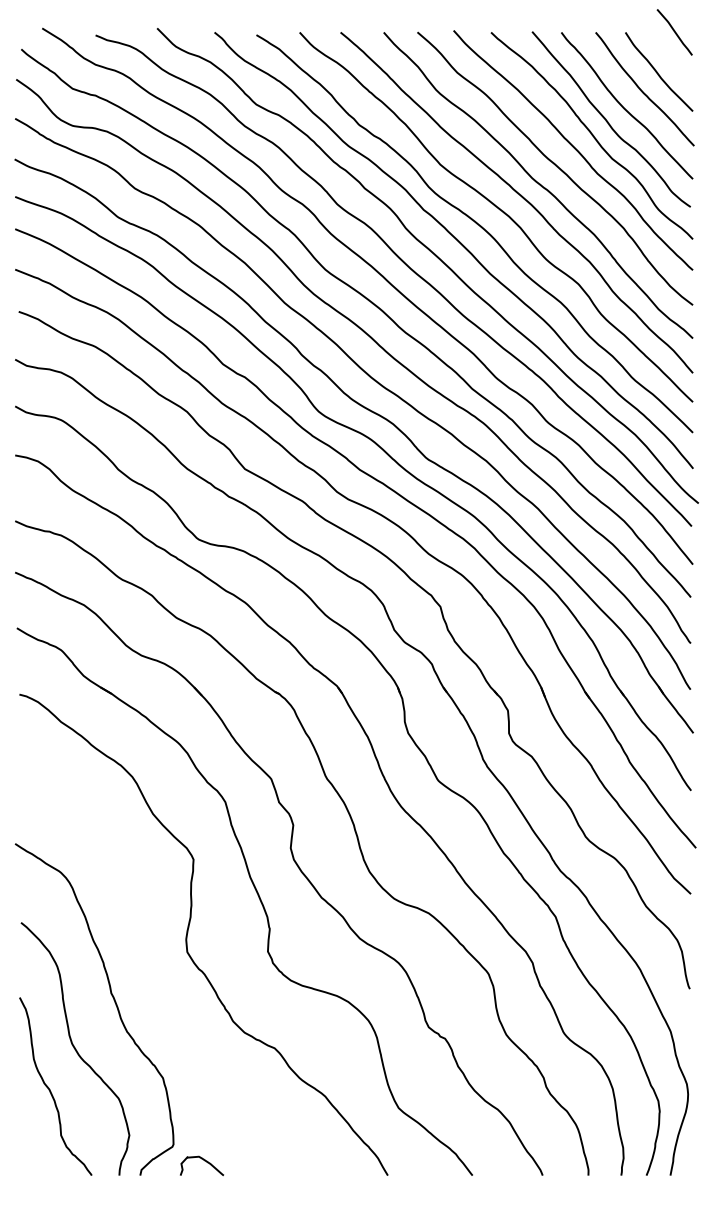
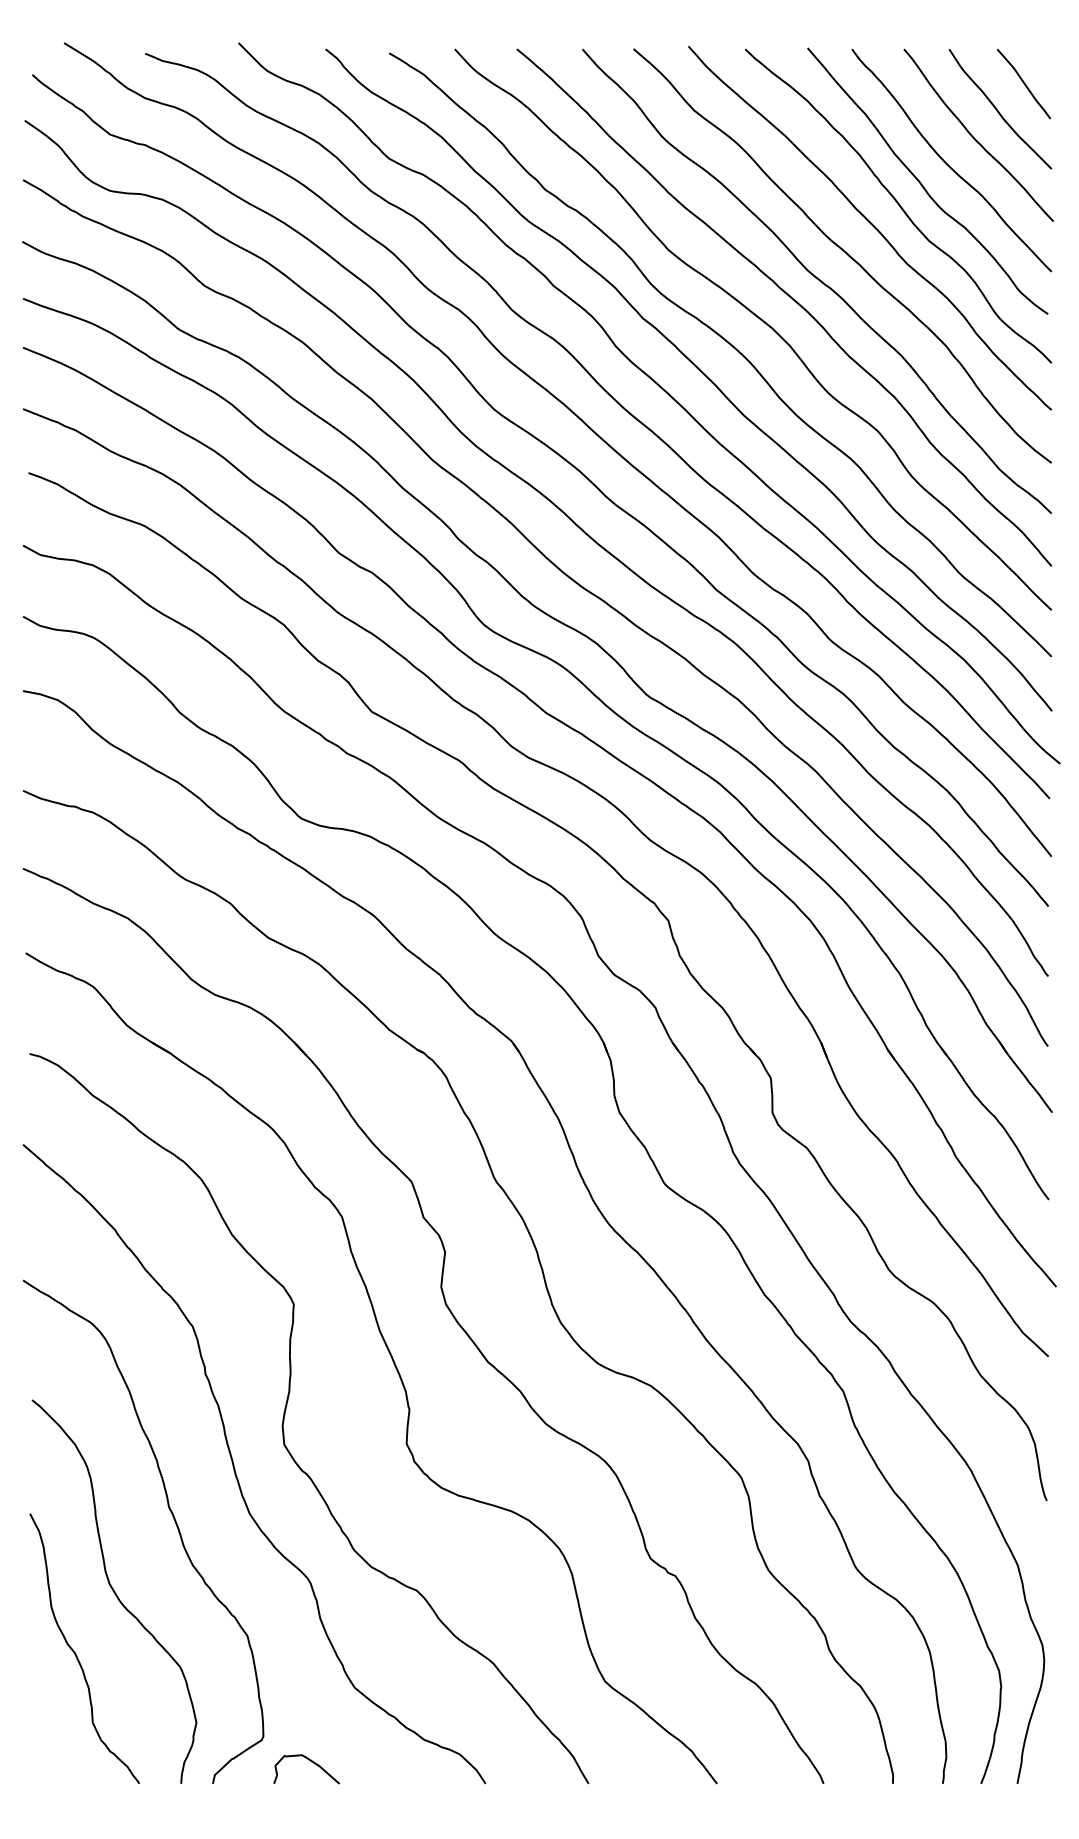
curve: (674, 32) -> (1023, 84), moved
curve: (155, 967) -> (236, 1468), added

